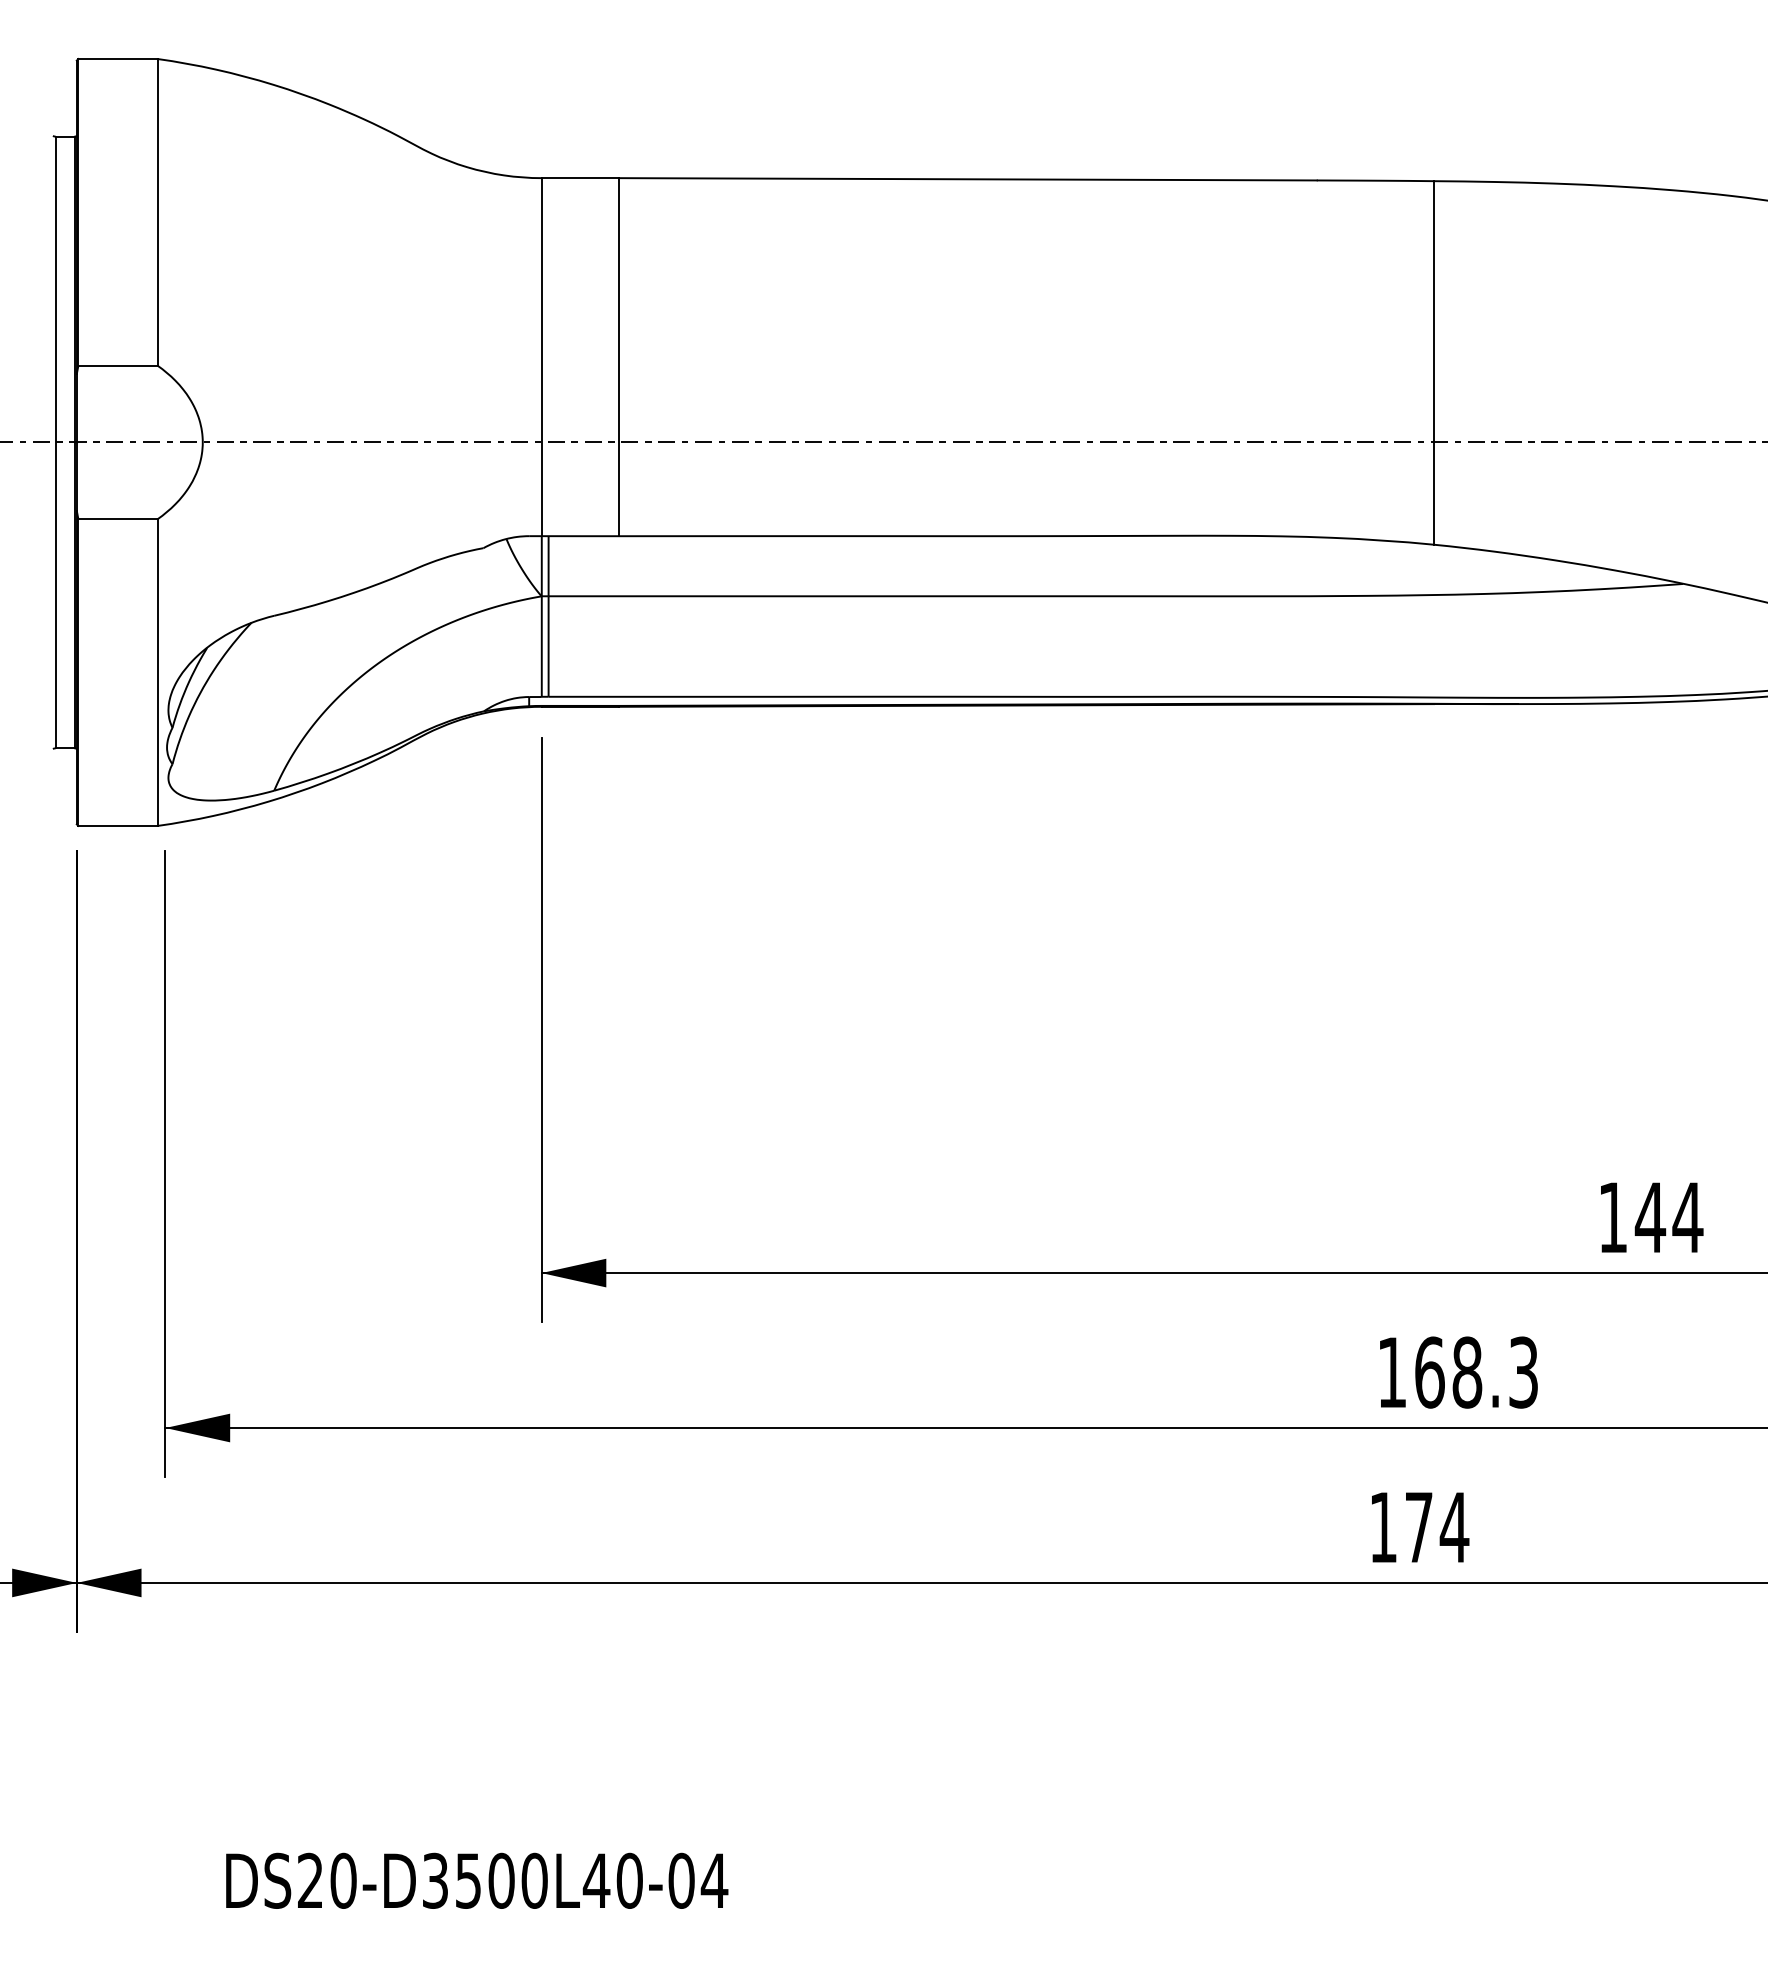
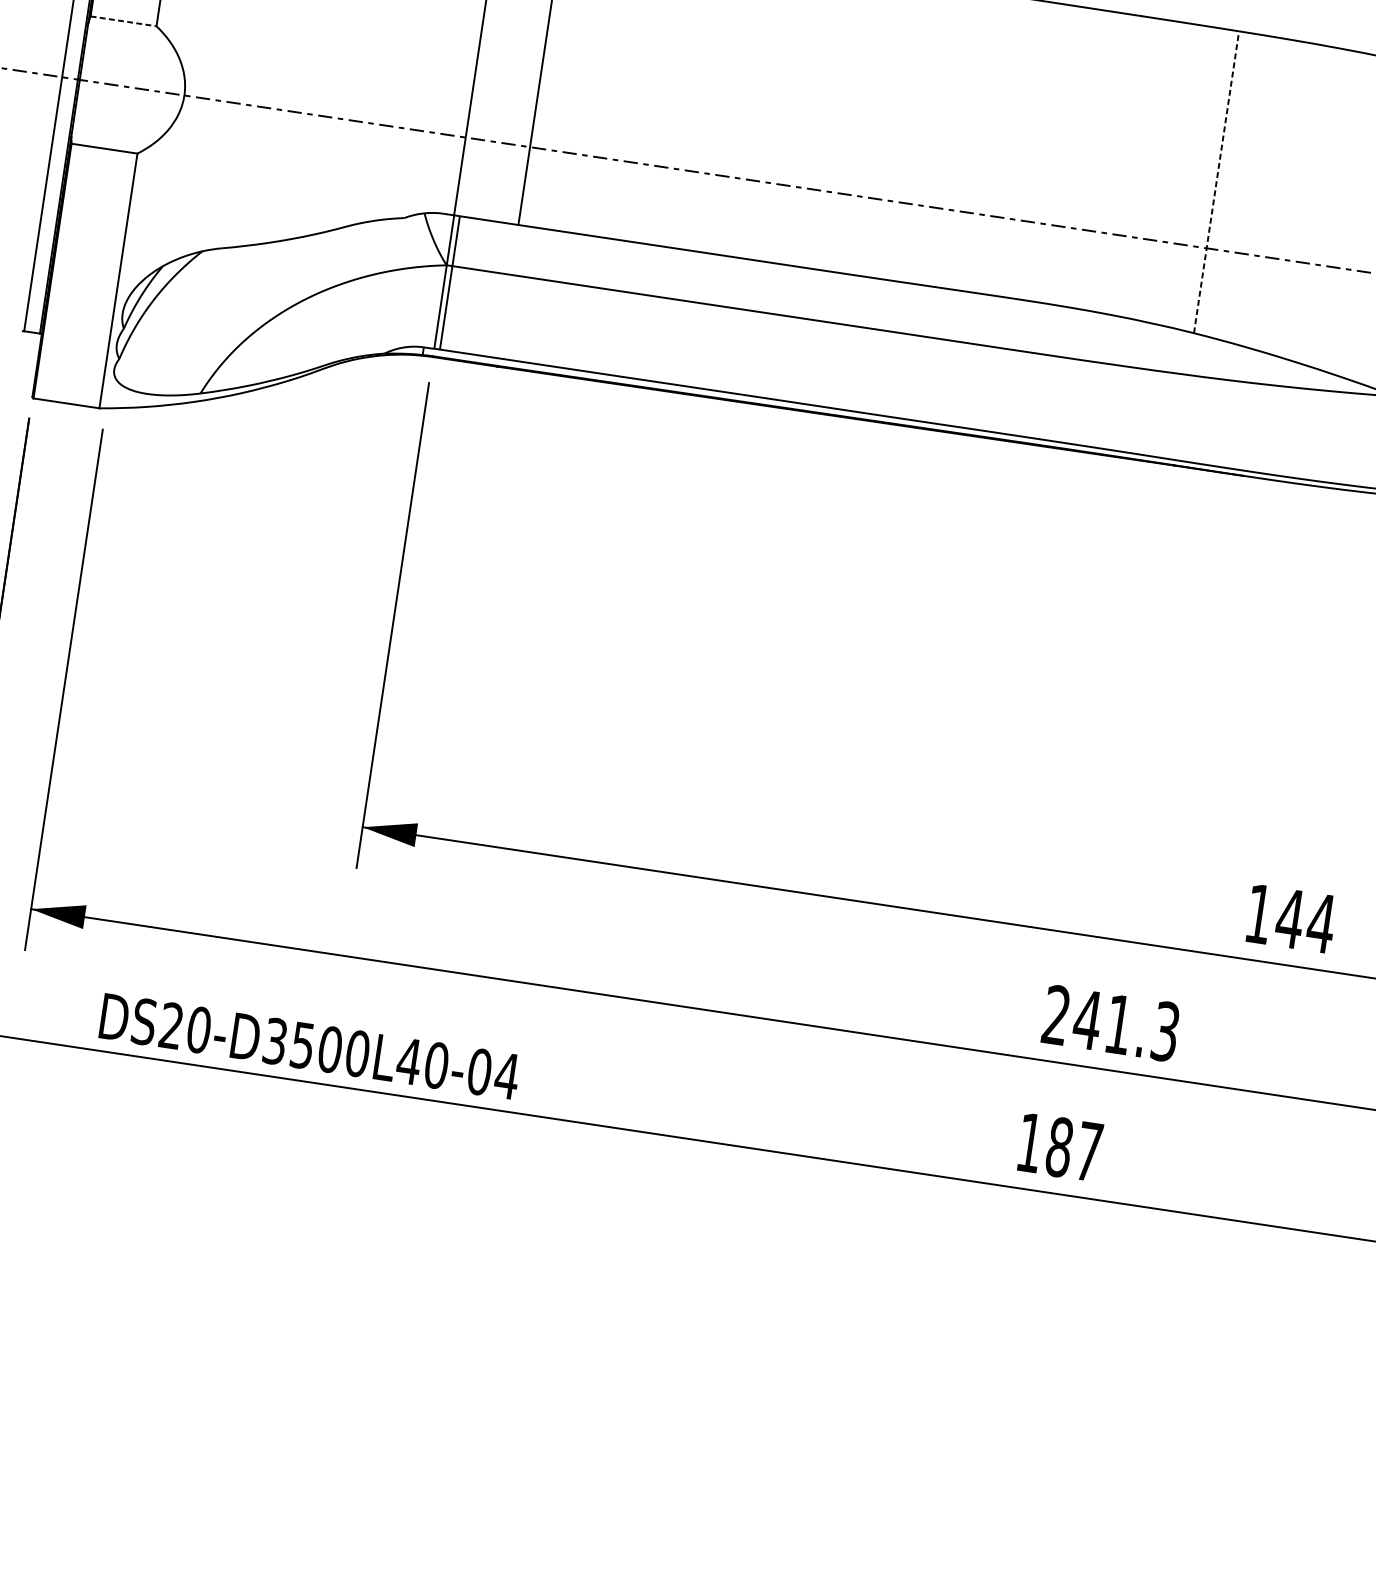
line: (1434, 362) -> (1217, 181), solid -> dashed
line: (118, 365) -> (123, 21), solid -> dashed
text: (1430, 1372) -> (1088, 1020), 168.3 -> 241.3
text: (1437, 1527) -> (1074, 1149), 174 -> 187
text: (477, 1880) -> (310, 1046), moved

